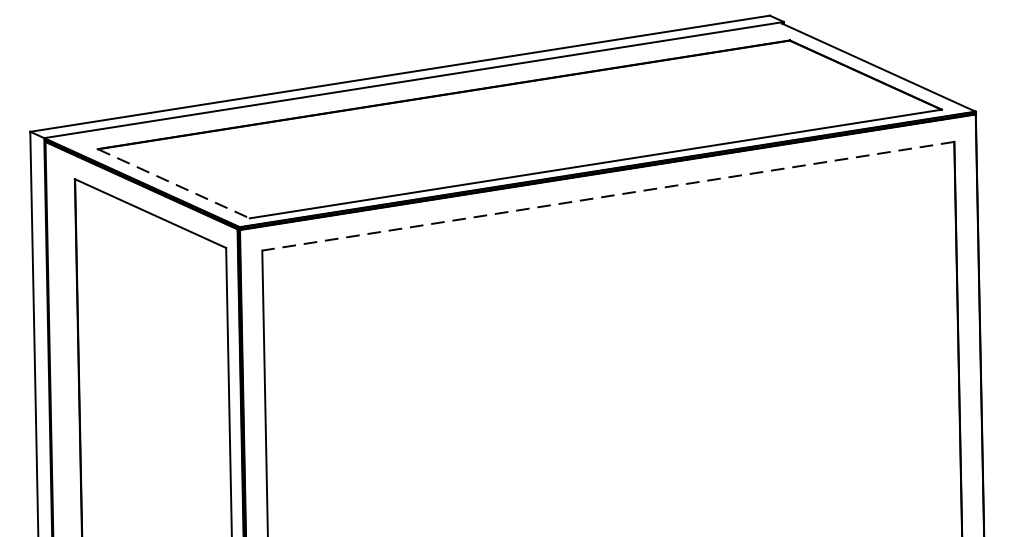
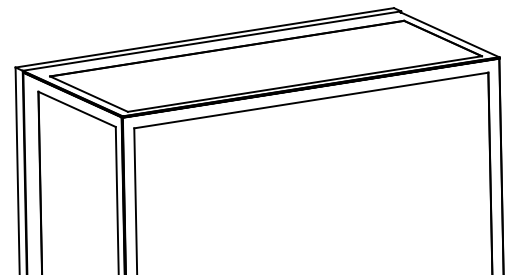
line: (172, 184) -> (88, 94), dashed -> solid
line: (606, 196) -> (310, 100), dashed -> solid

